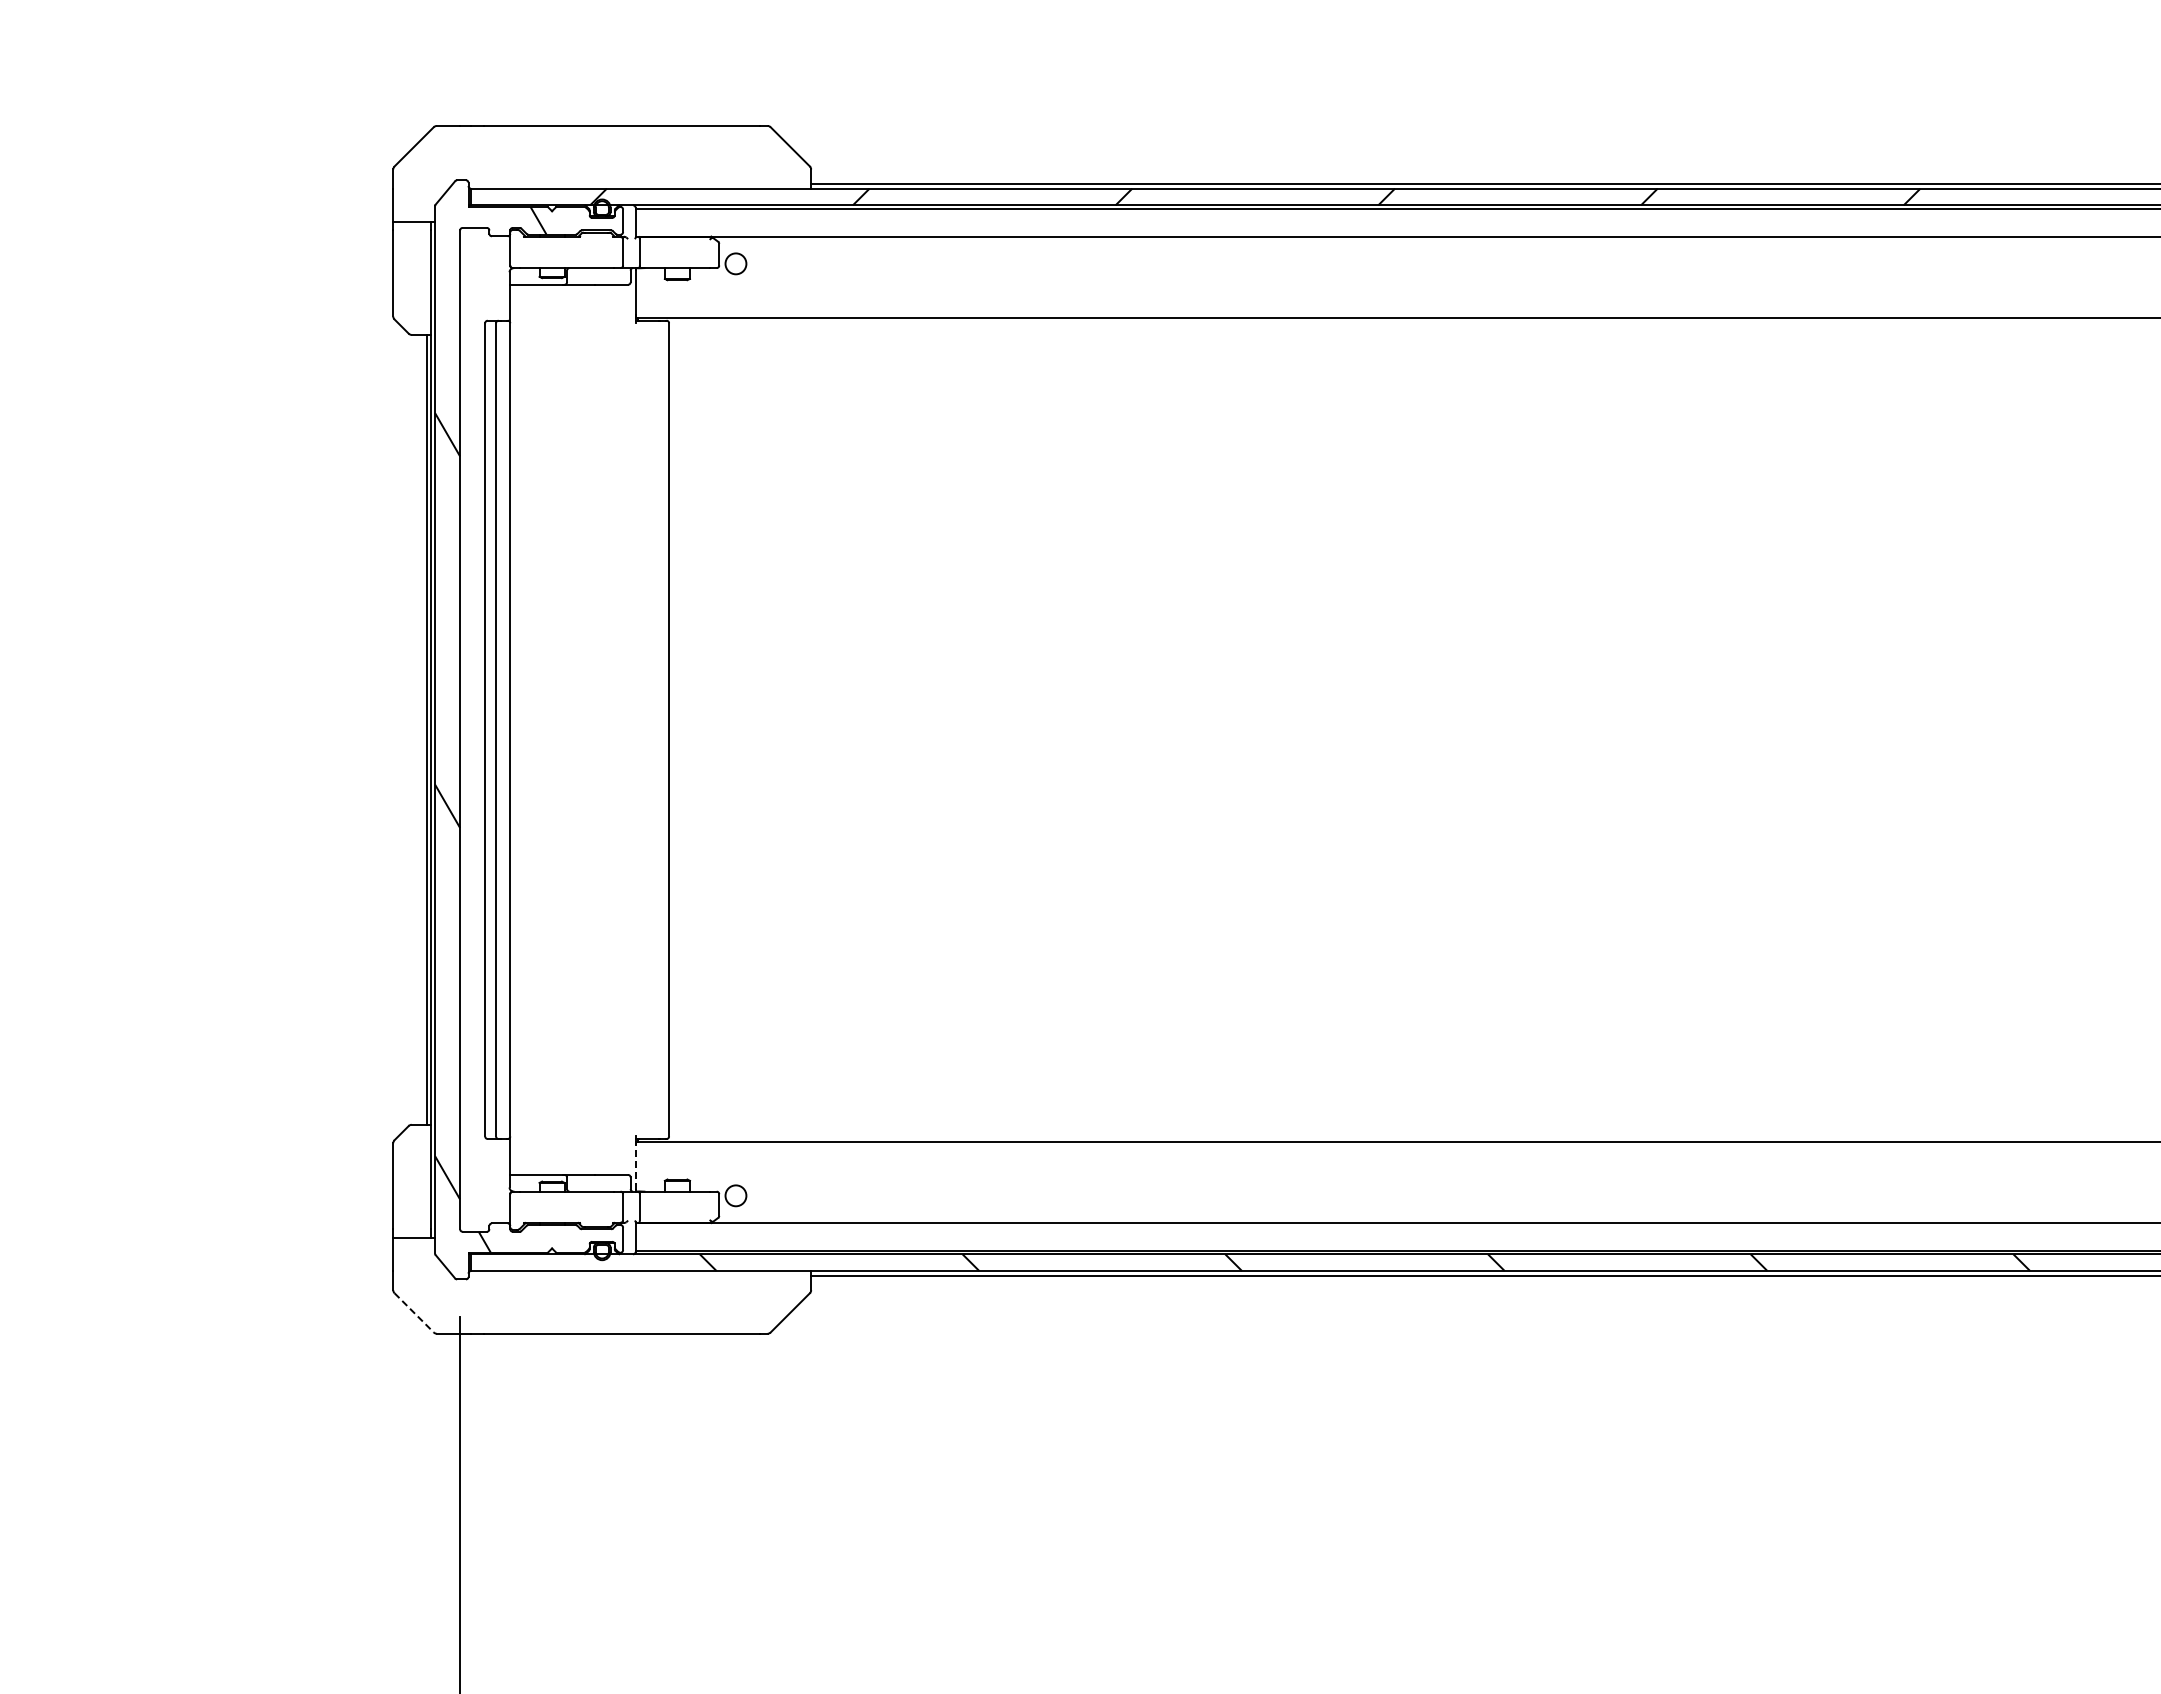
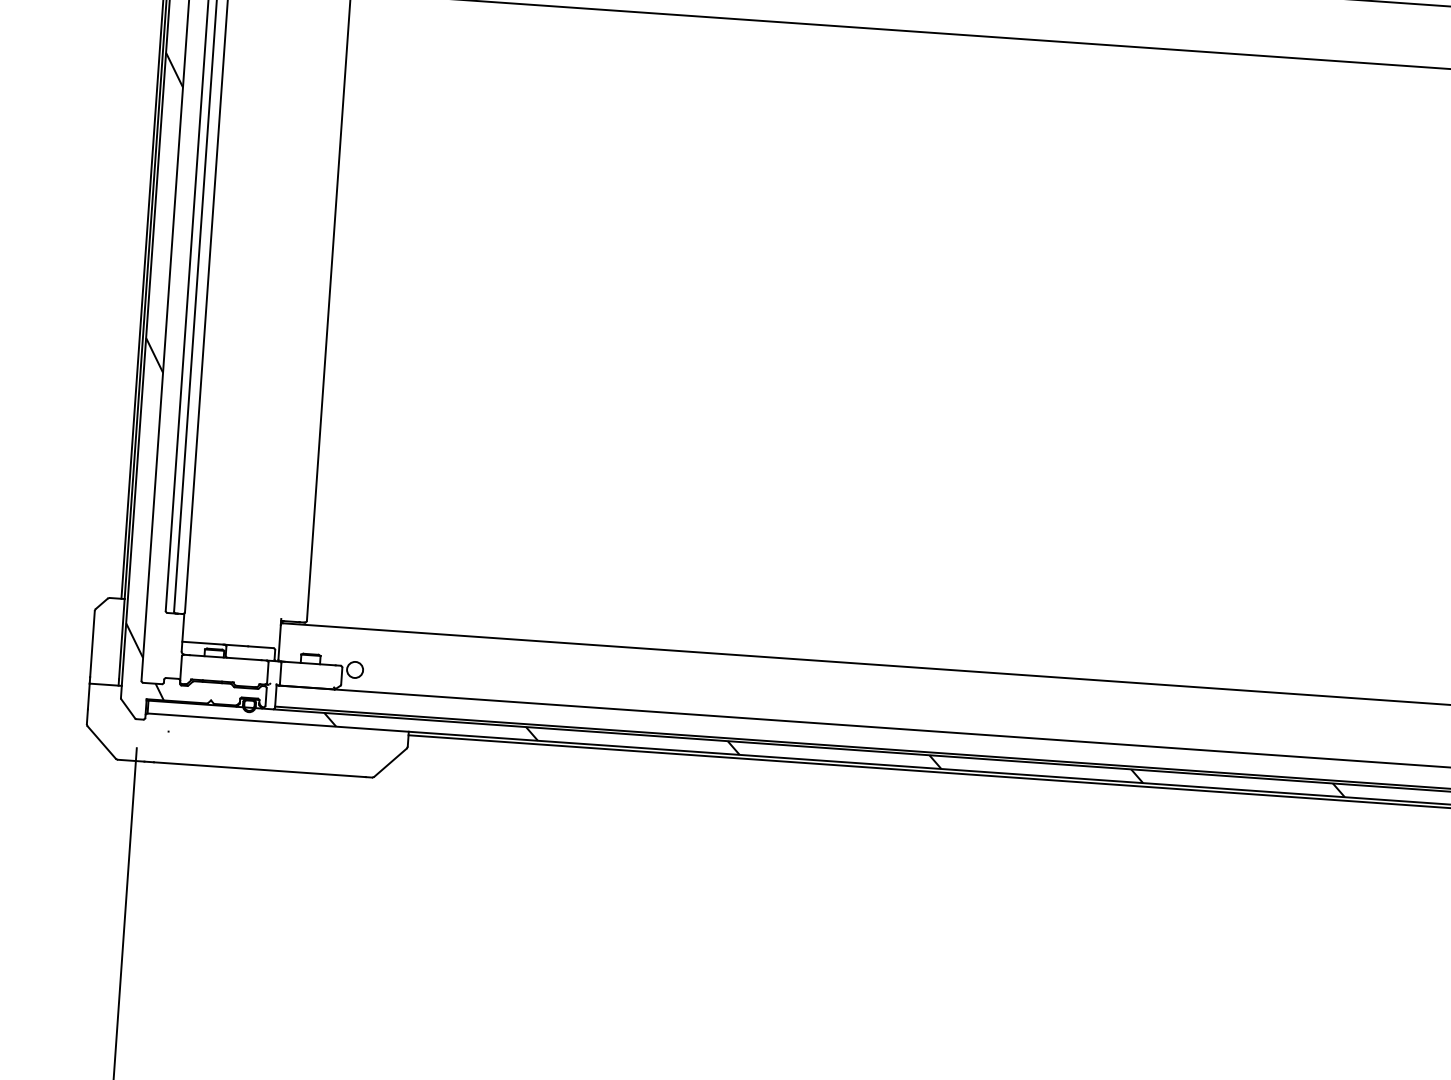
line: (635, 1167) -> (279, 642), dashed -> solid
line: (414, 1312) -> (102, 742), dashed -> solid

